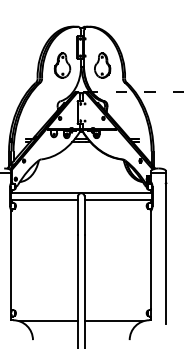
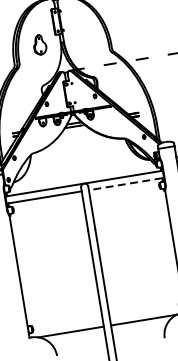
part: (62, 65) -> (39, 44), size x0.7
part: (102, 65) -> (84, 37), removed
line: (117, 199) -> (125, 184), solid -> dashed

